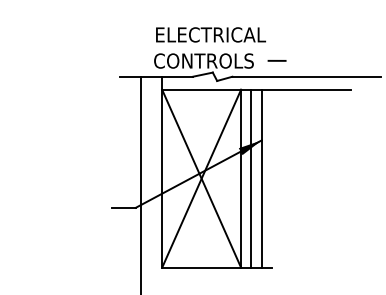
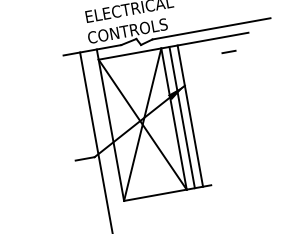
line: (276, 60) -> (228, 51), moved

